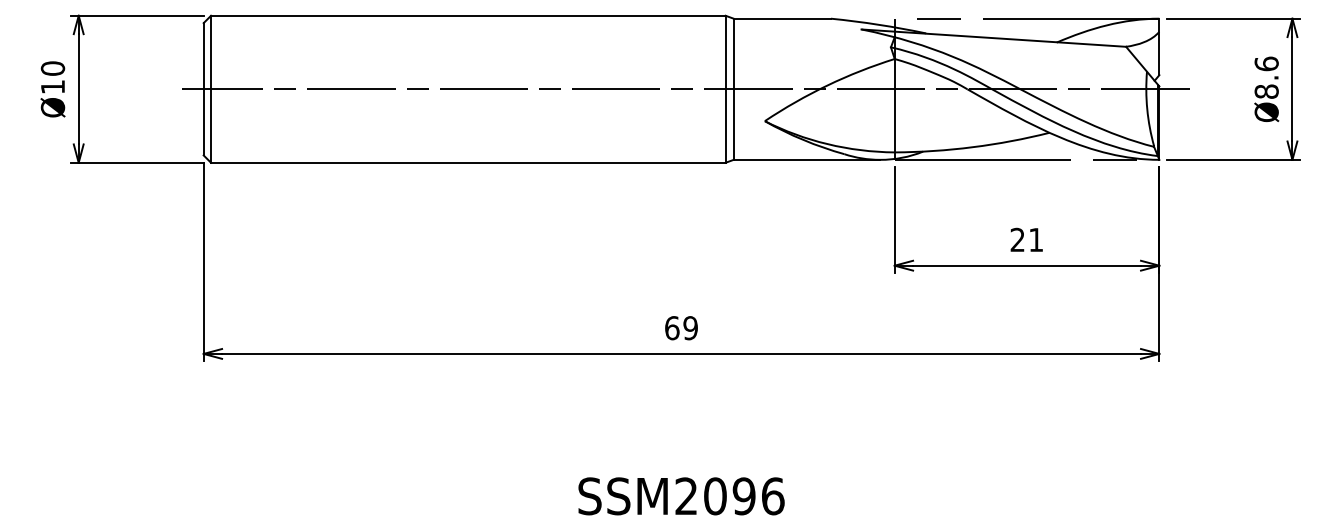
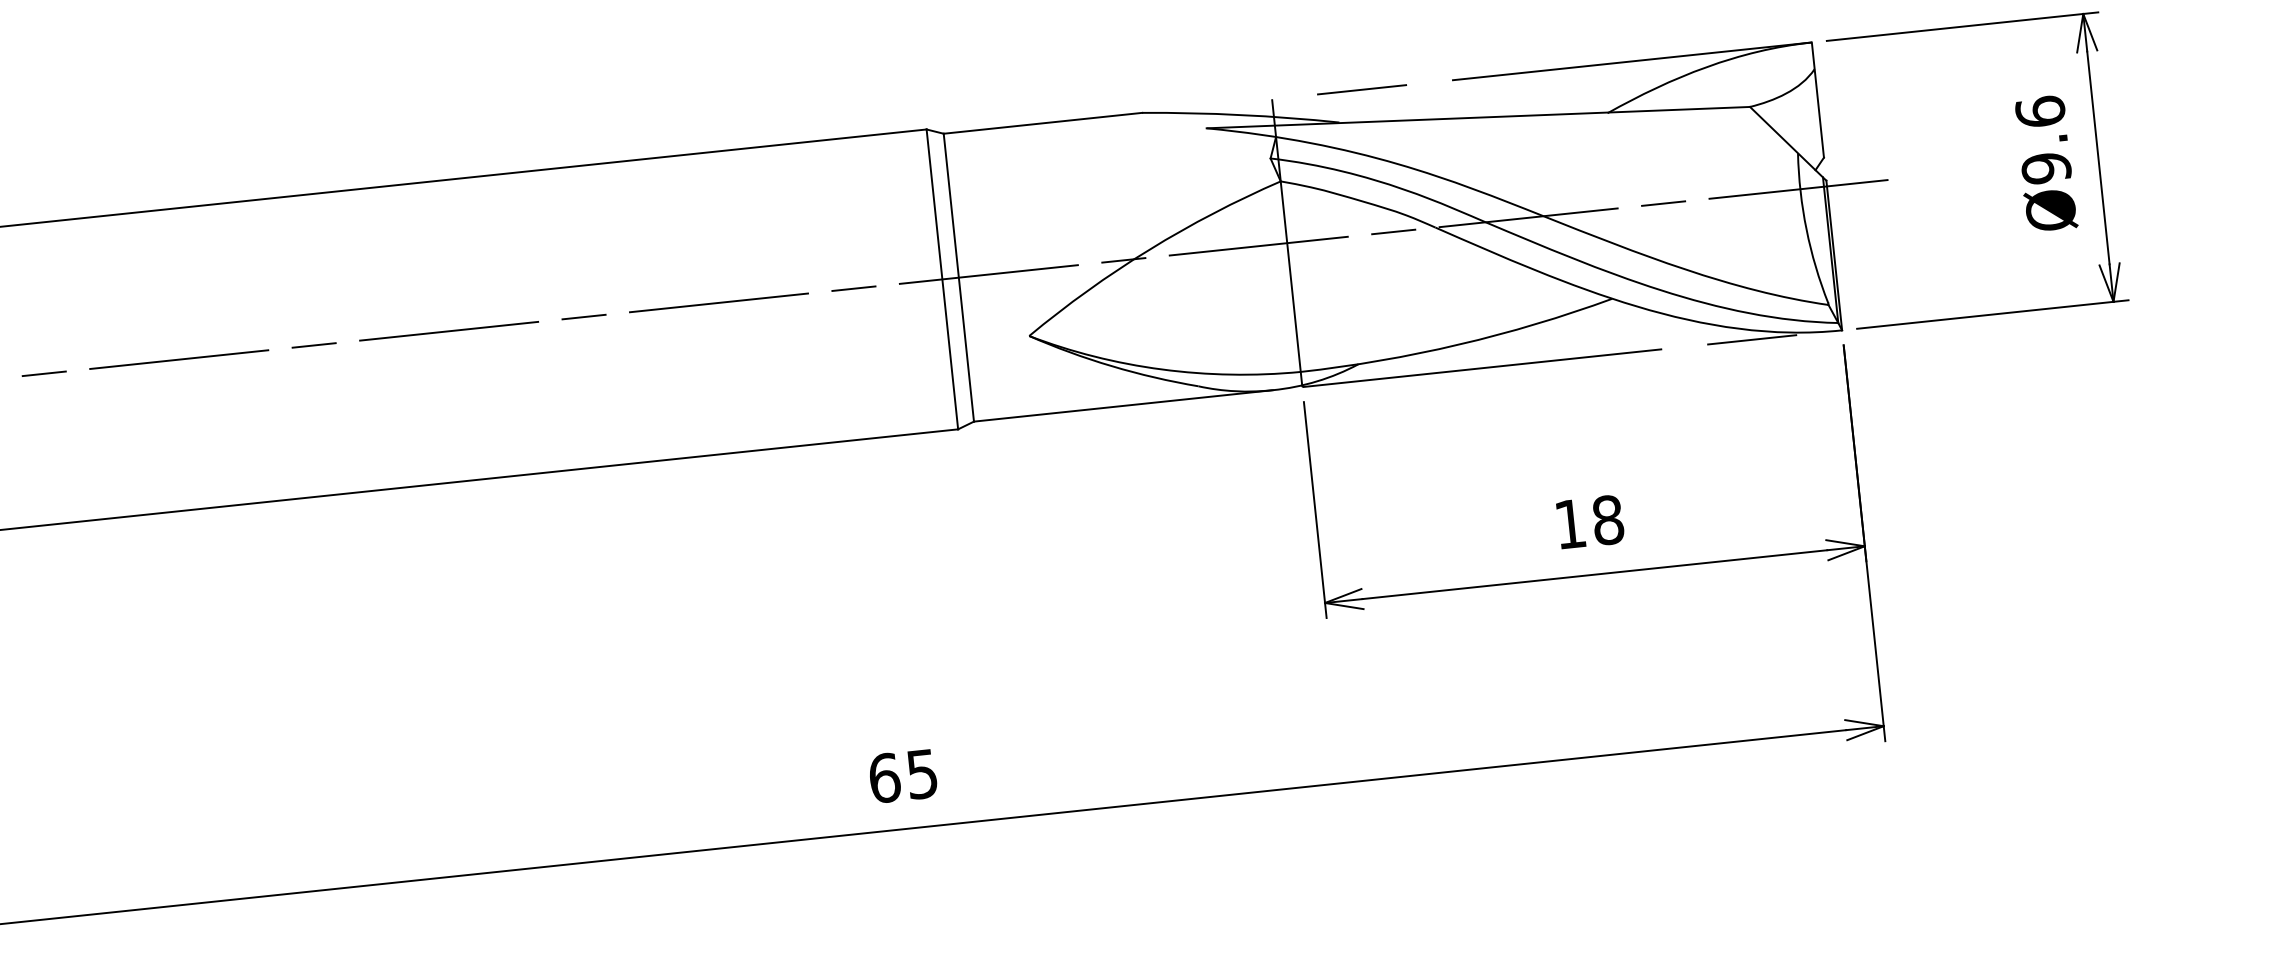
text: (1266, 91) -> (2045, 167), Ø8.6 -> Ø9.6
text: (1026, 239) -> (1588, 521), 21 -> 18
text: (690, 328) -> (921, 774), 69 -> 65

